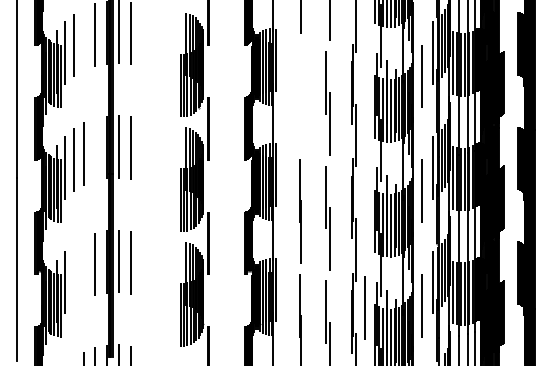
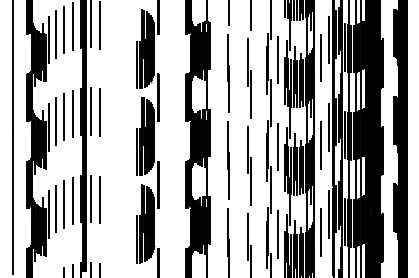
line: (84, 39) -> (64, 29), added
line: (365, 78) -> (277, 59), added
line: (300, 96) -> (228, 73), added
line: (94, 149) -> (71, 113), added
line: (364, 193) -> (277, 146), added
line: (84, 268) -> (64, 204), added
line: (73, 274) -> (55, 208), added

